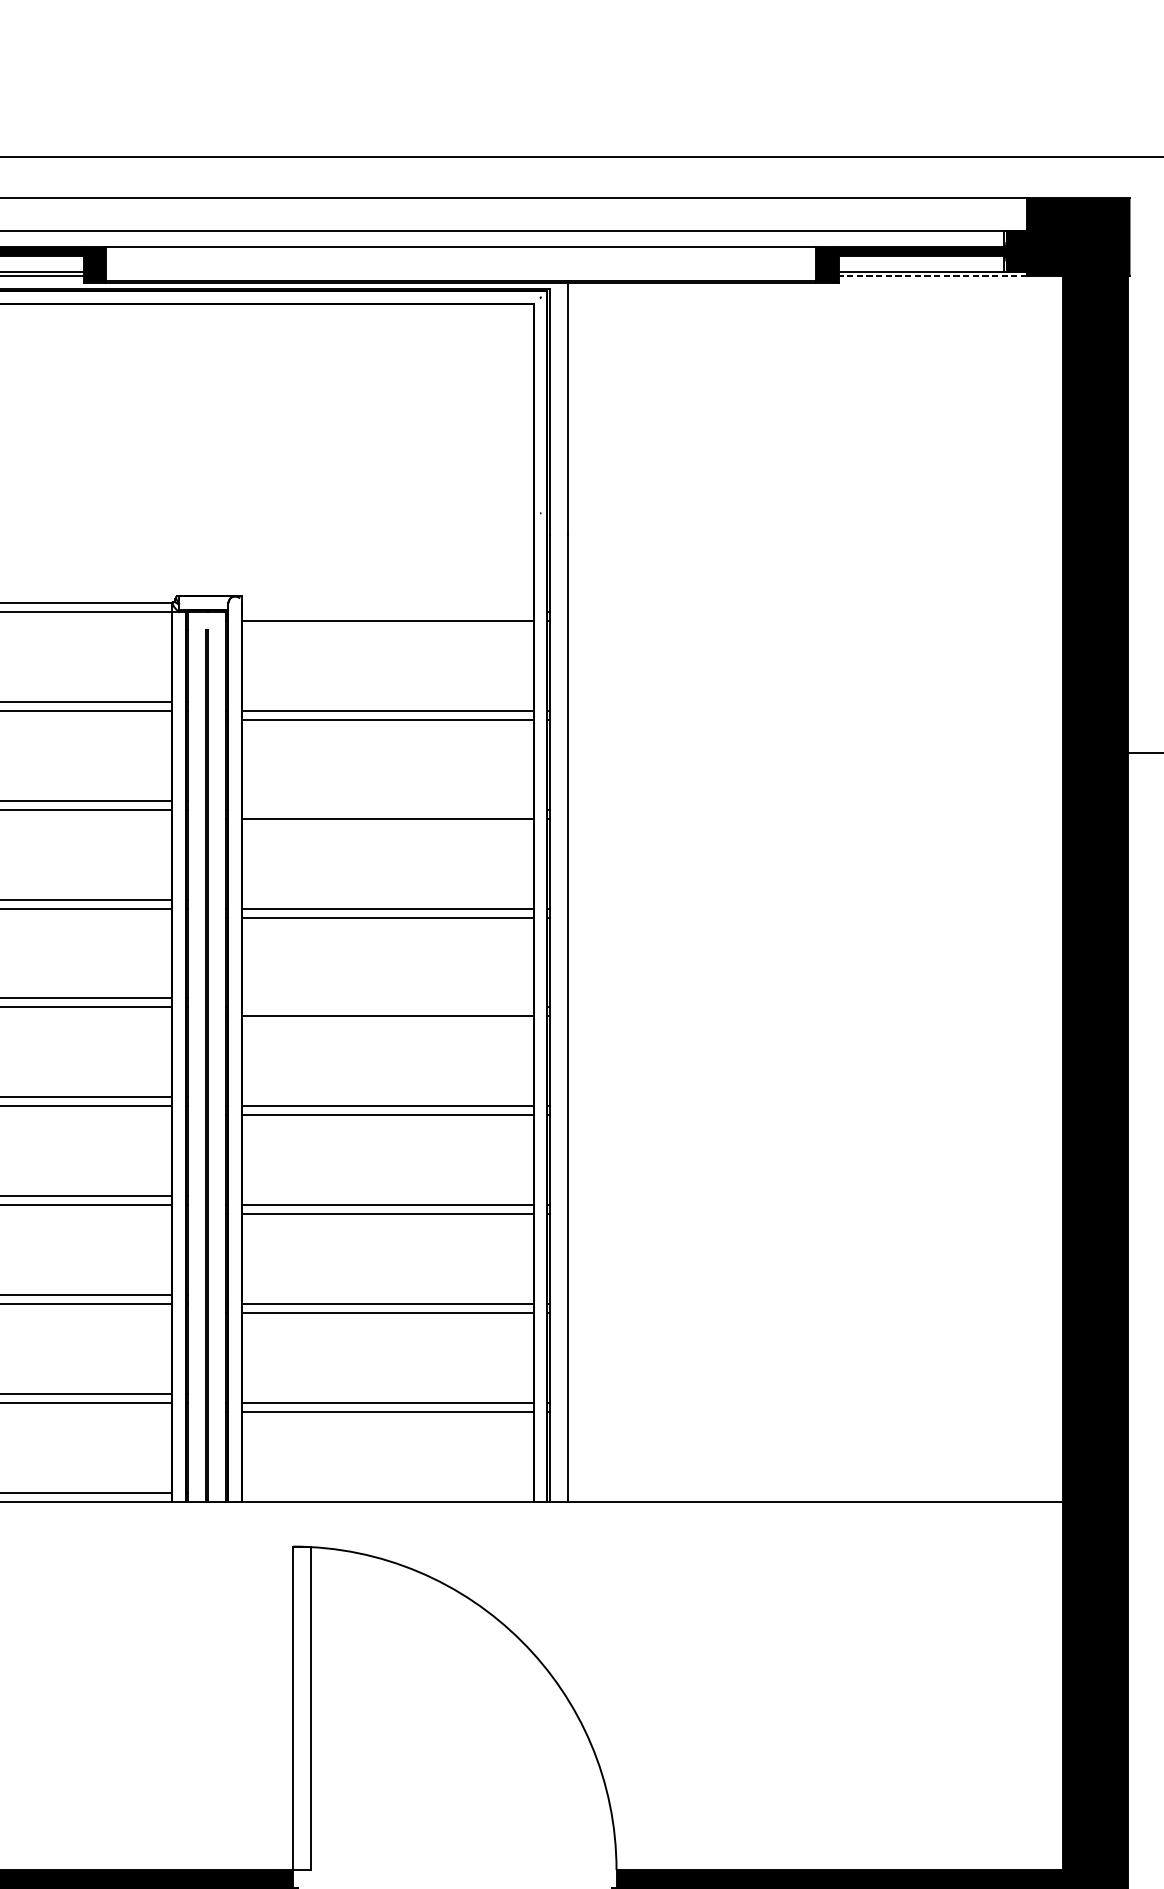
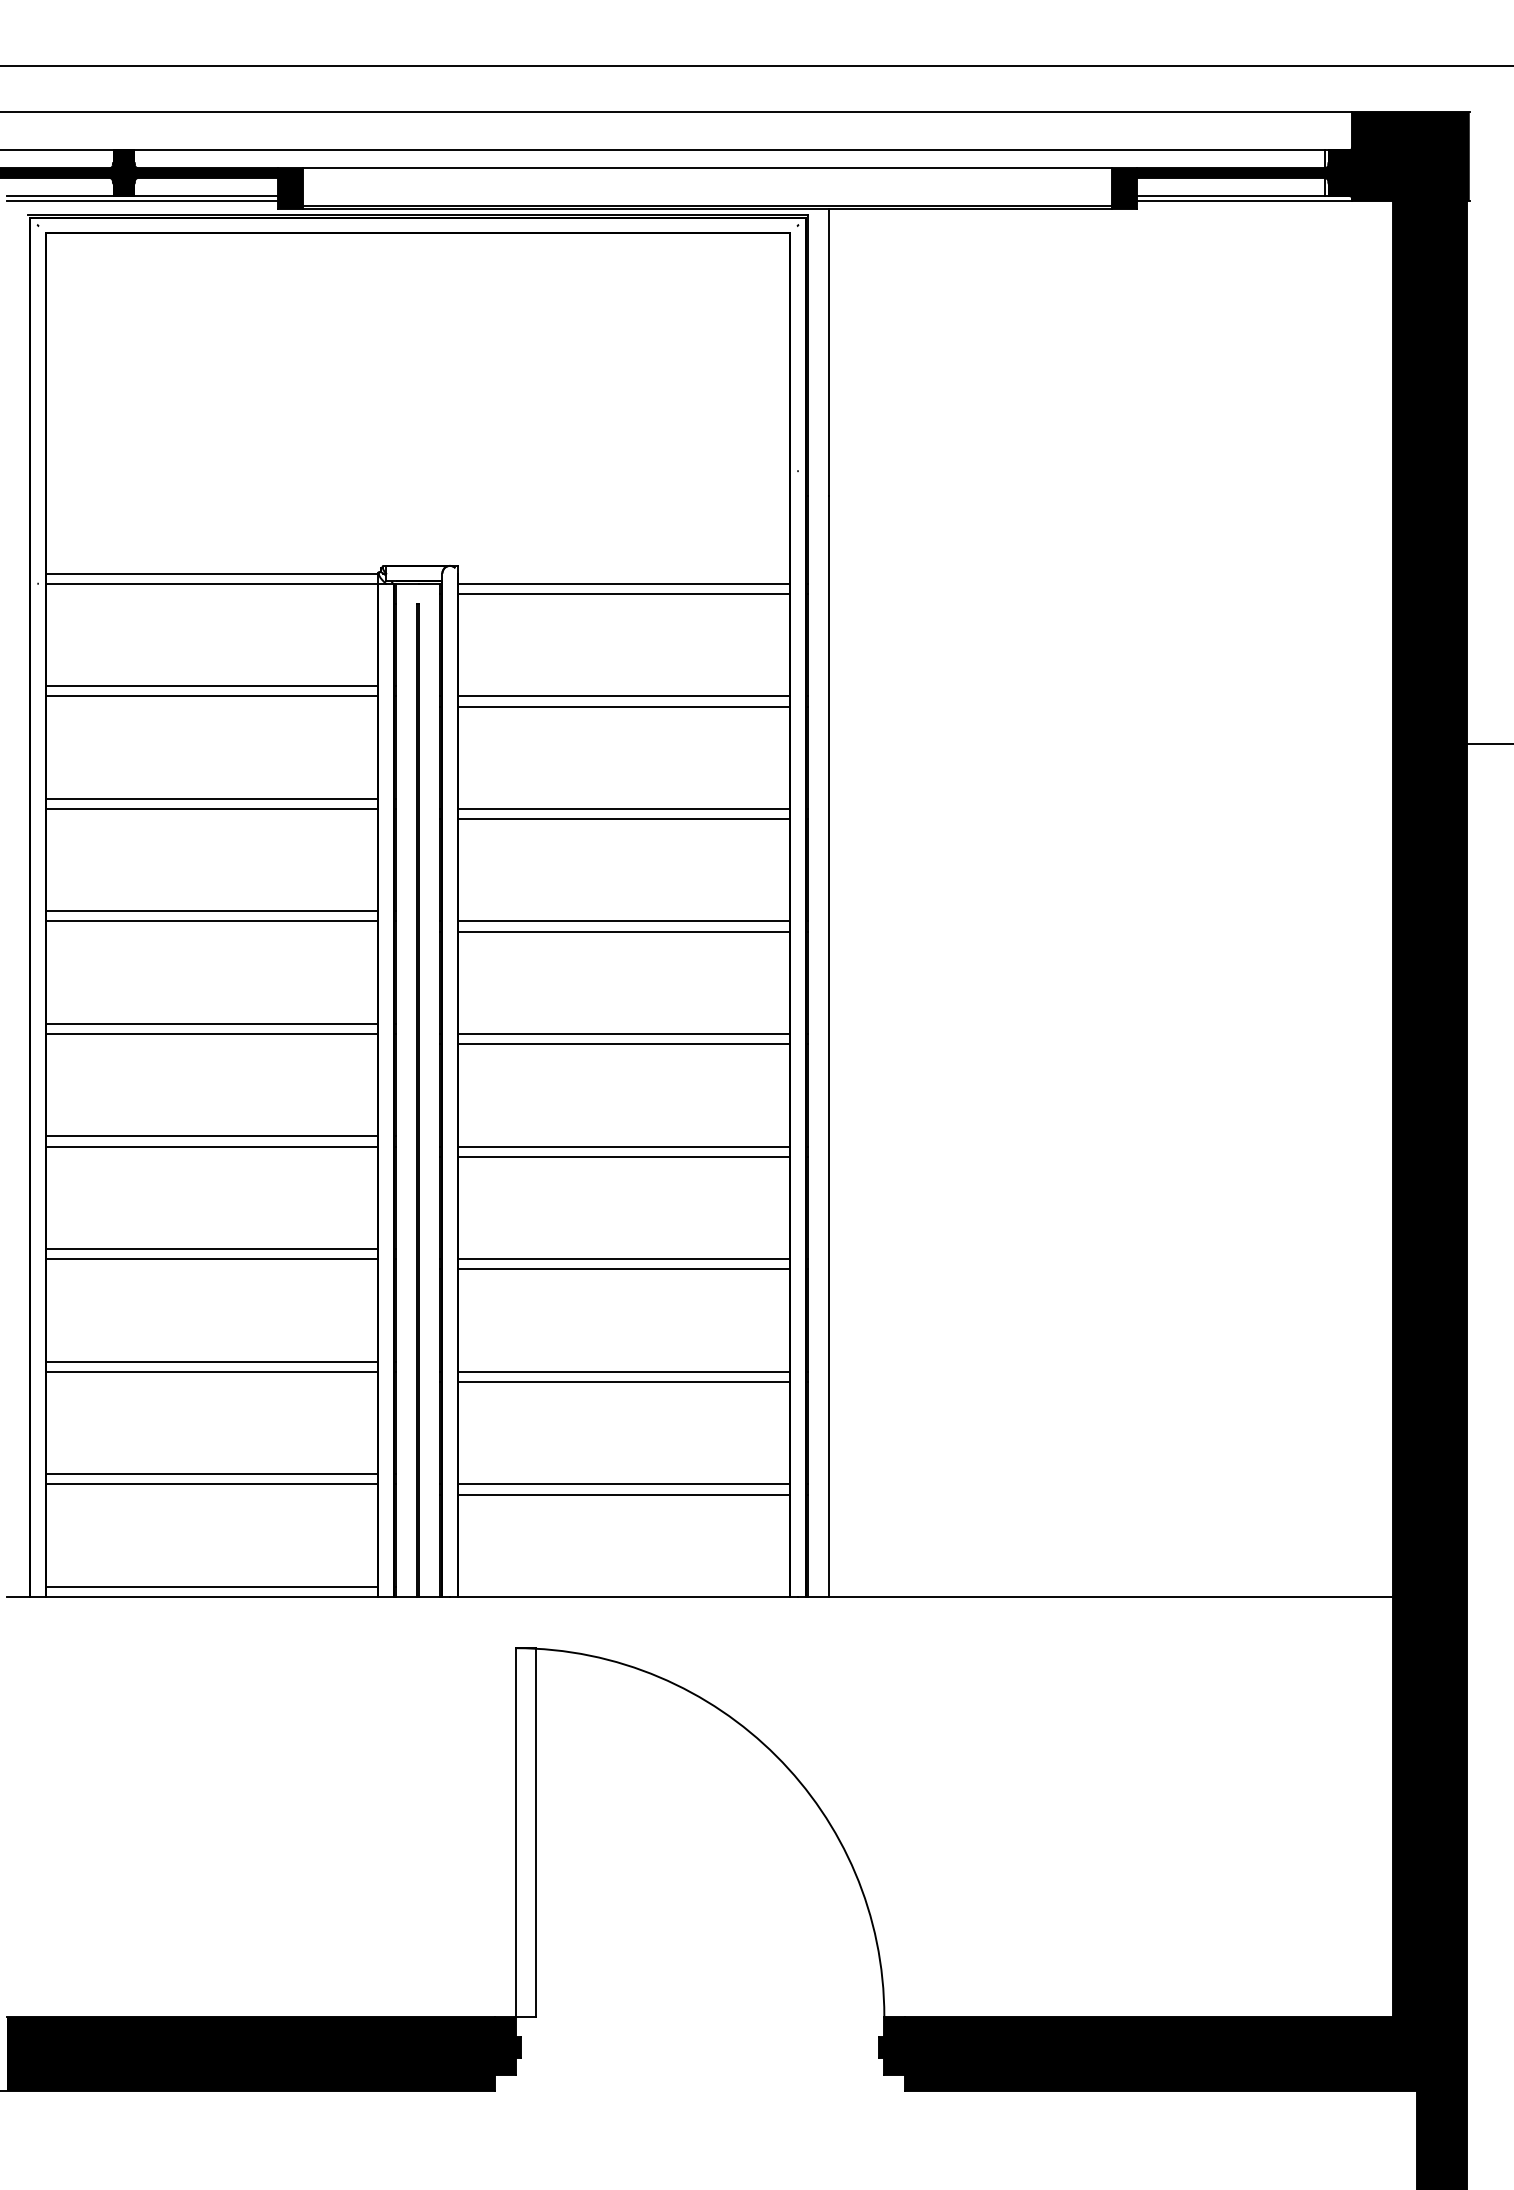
line: (932, 276) -> (1244, 201), dashed -> solid
line: (387, 611) -> (623, 583), added
line: (387, 809) -> (623, 808), added
line: (387, 1007) -> (623, 1034), added

